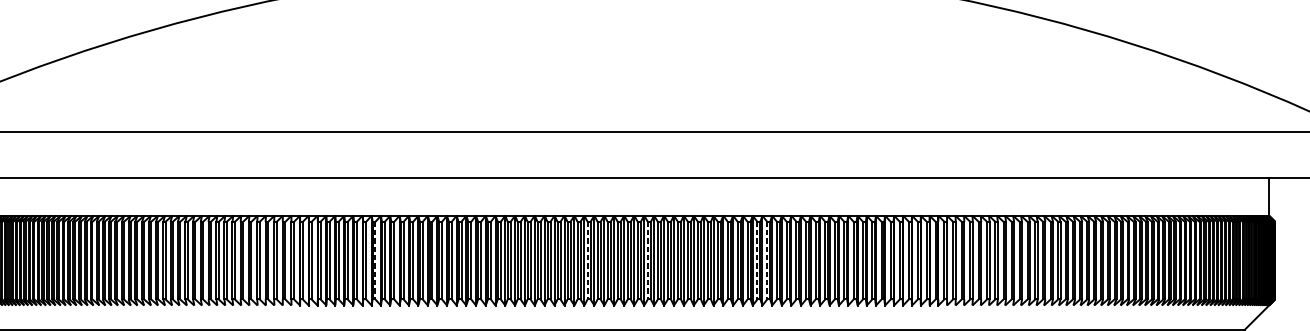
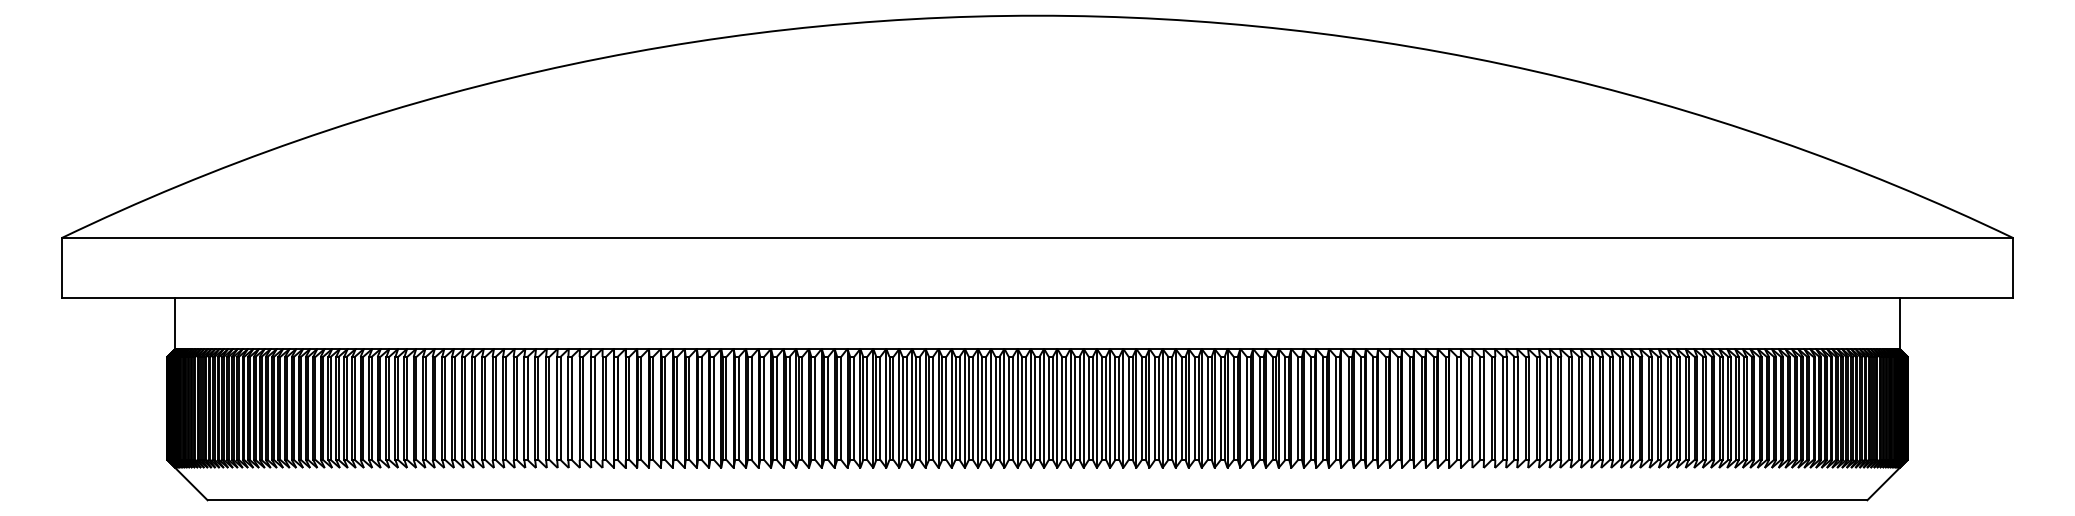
line: (375, 260) -> (714, 408), dashed -> solid
line: (587, 260) -> (995, 408), dashed -> solid
line: (647, 260) -> (1075, 408), dashed -> solid
line: (757, 260) -> (1220, 408), dashed -> solid
line: (766, 260) -> (1233, 408), dashed -> solid

